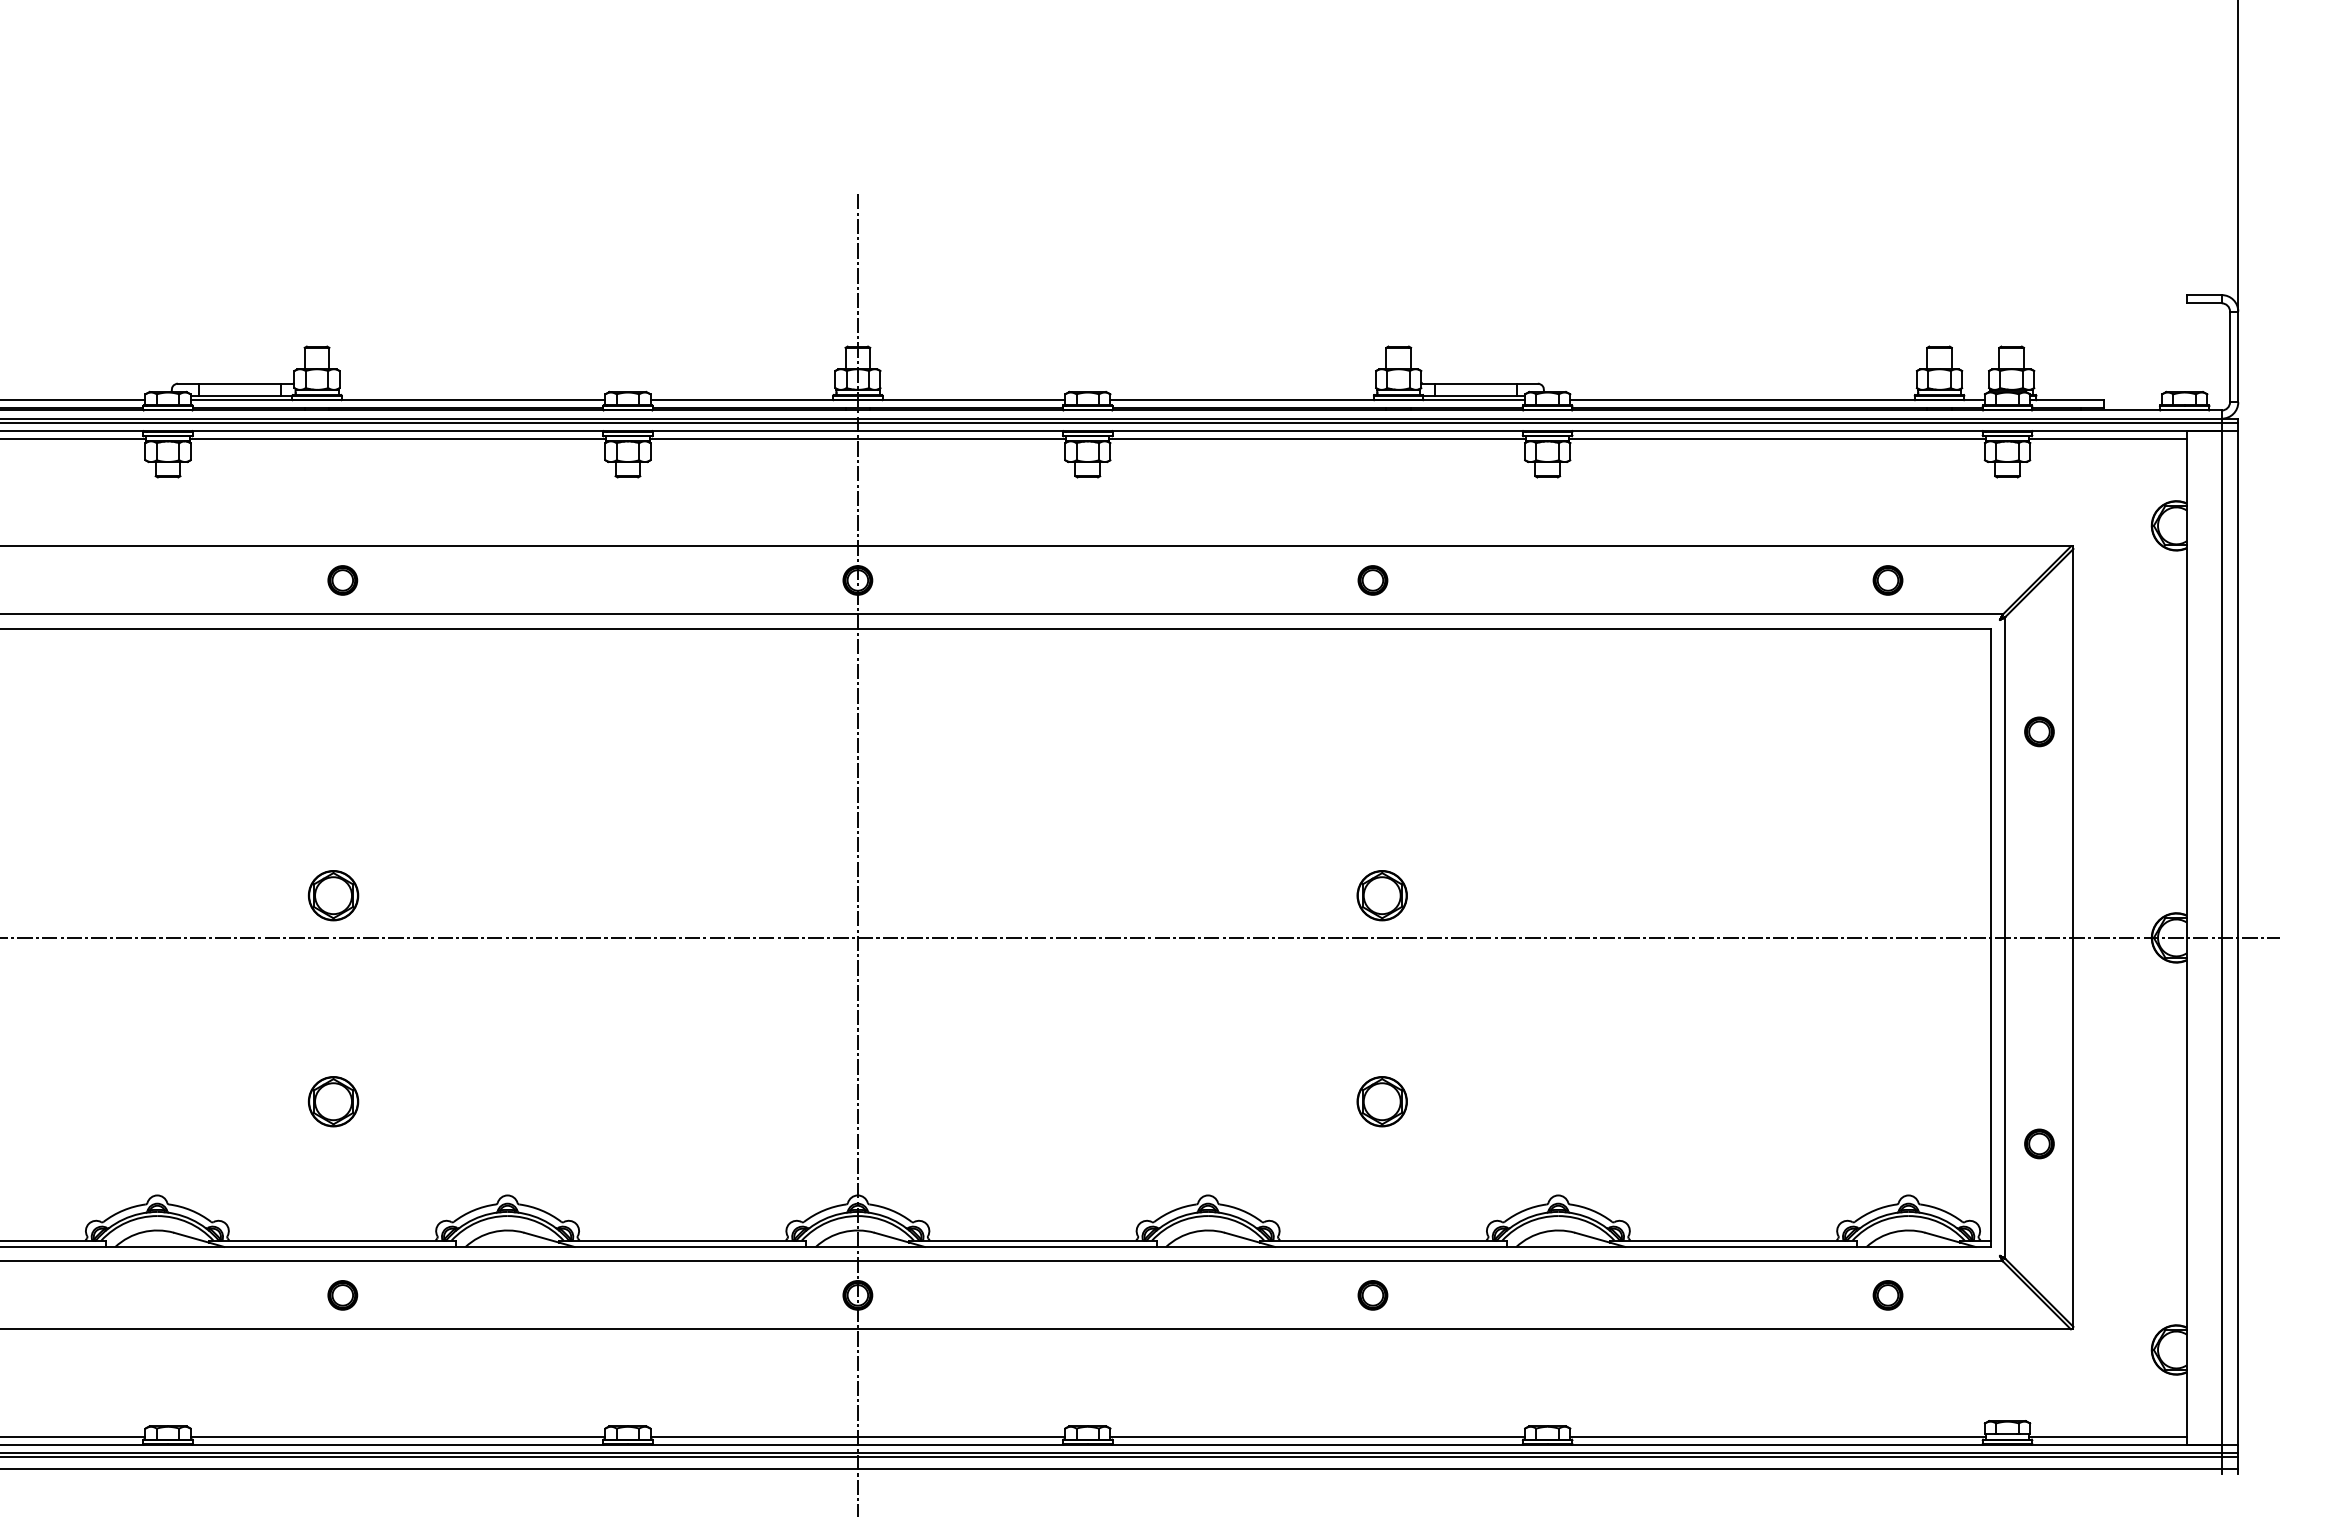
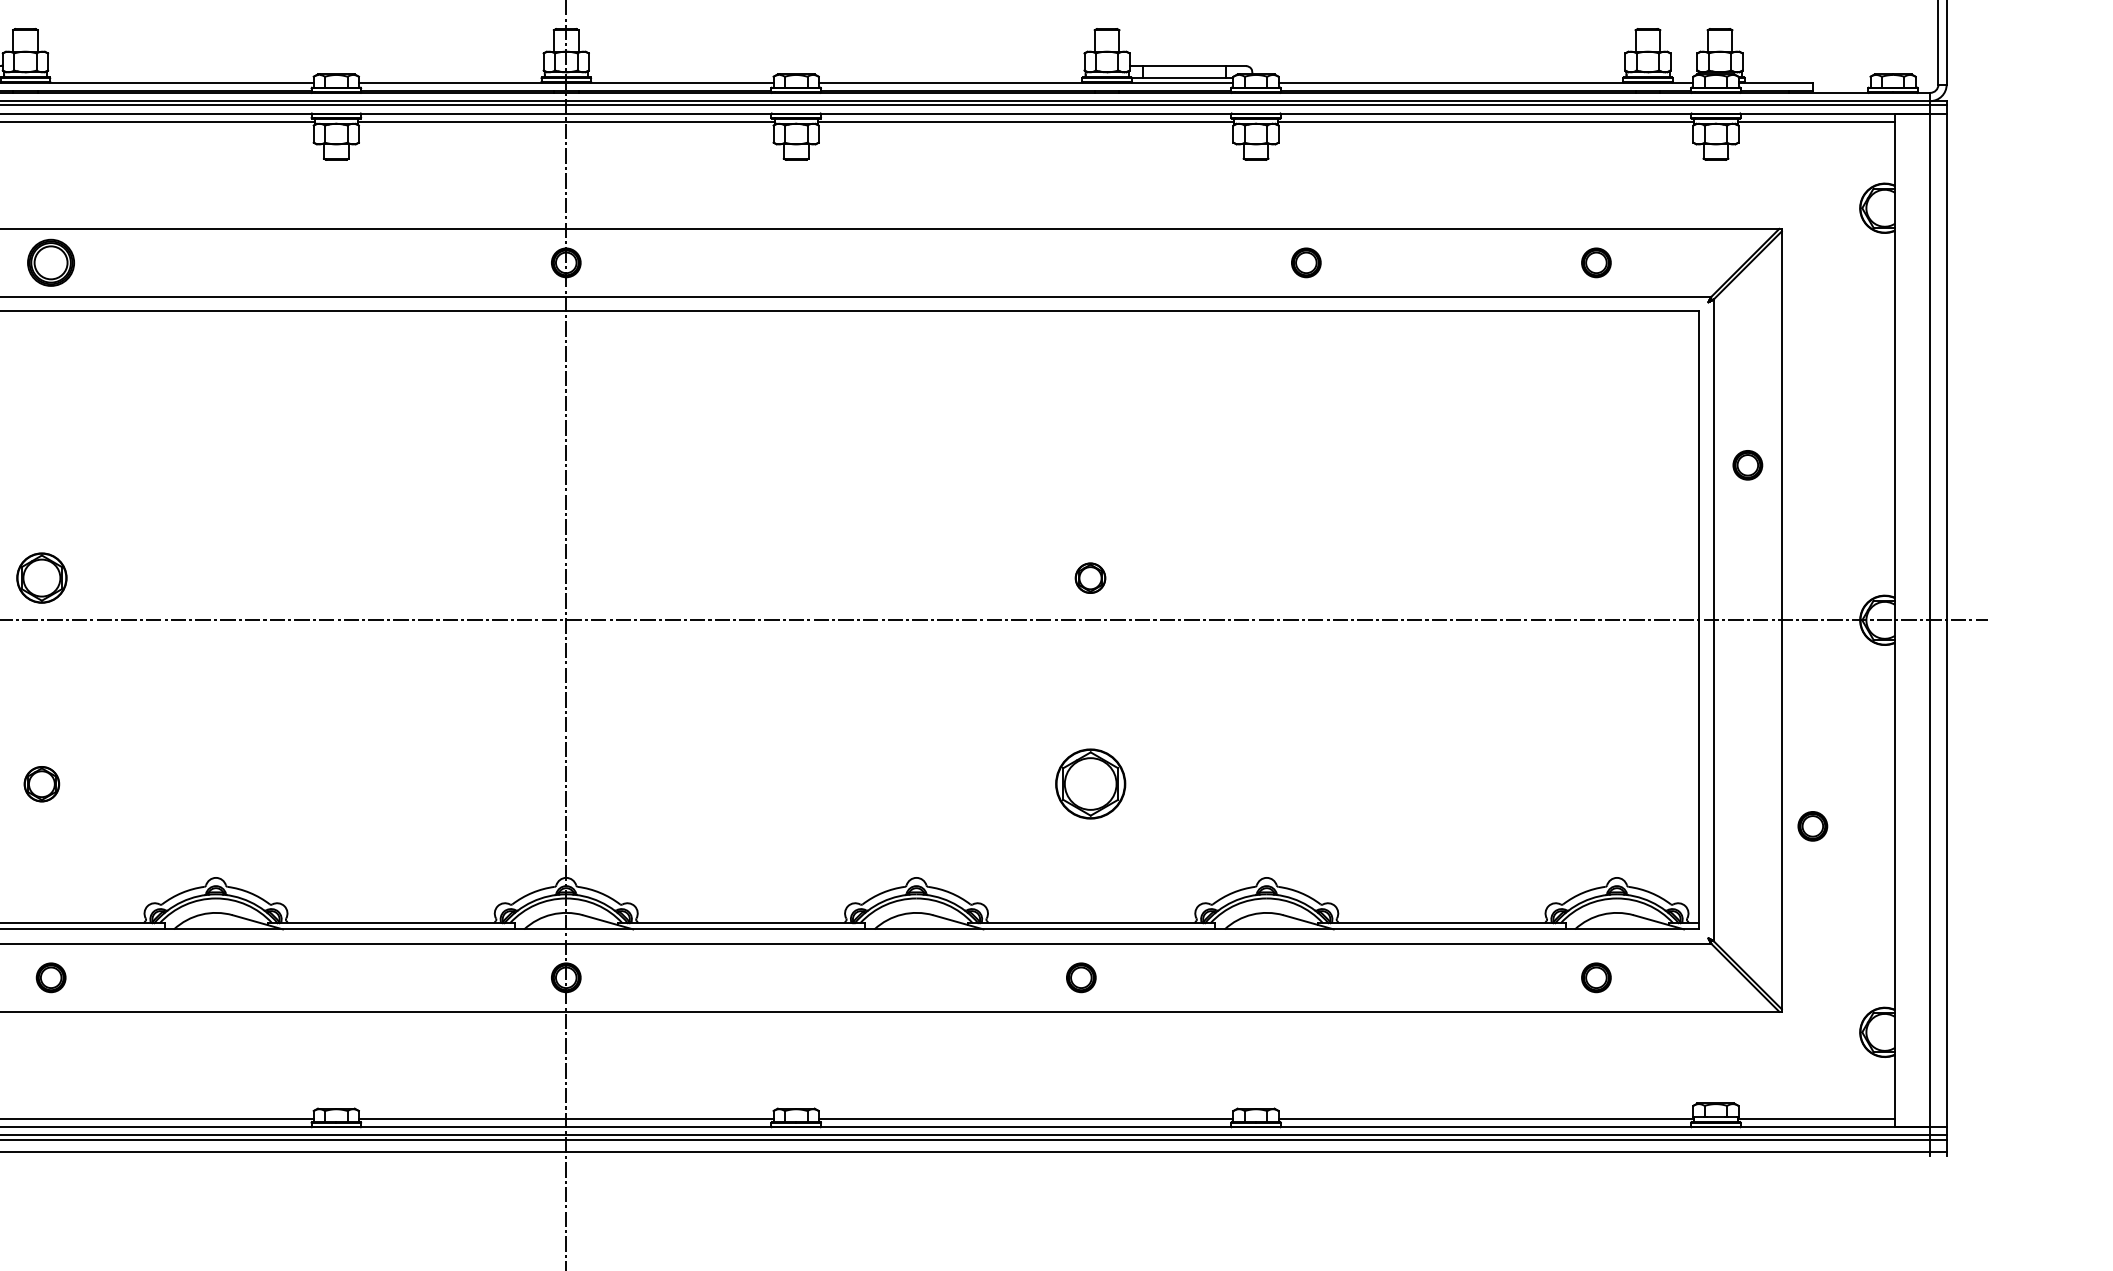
part: (342, 580) -> (50, 262), size x1.6
part: (1372, 580) -> (1305, 262), moved
part: (2039, 731) -> (1747, 464), moved
part: (1381, 895) -> (1089, 577), size x0.6
part: (333, 1101) -> (41, 783), size x0.7
part: (1381, 1101) -> (1089, 783), size x1.4
part: (2039, 1143) -> (1812, 825), moved

